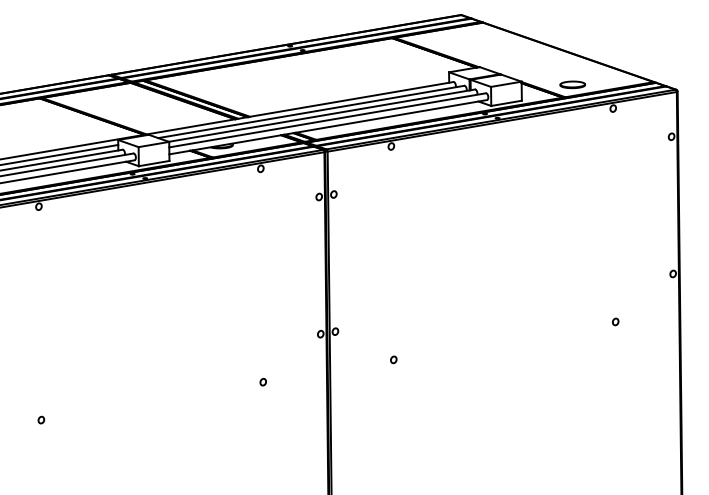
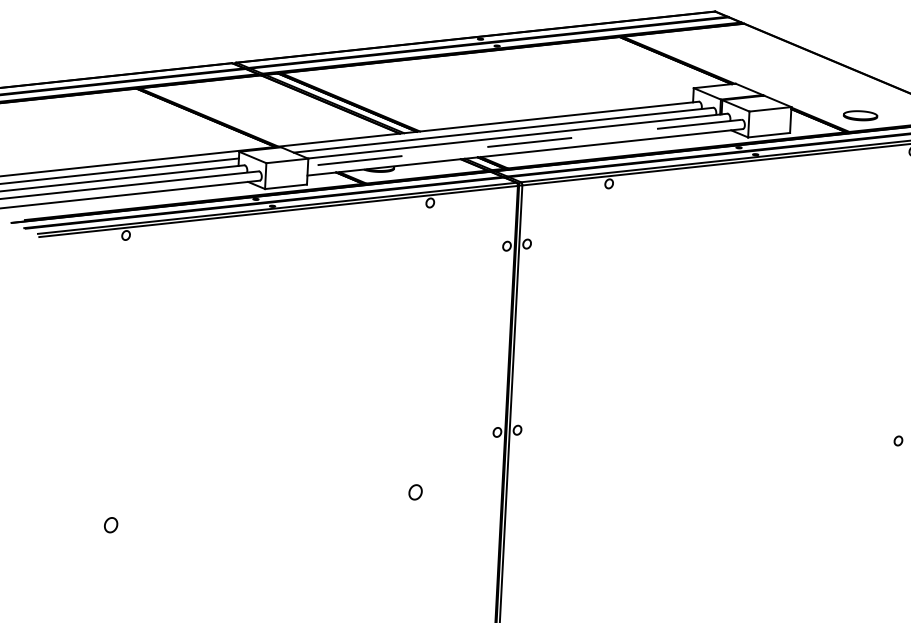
line: (327, 120) -> (524, 143), solid -> dashed
part: (393, 359) -> (593, 472), removed
part: (262, 382) -> (414, 492), size x1.6
part: (41, 419) -> (111, 524), size x1.6

